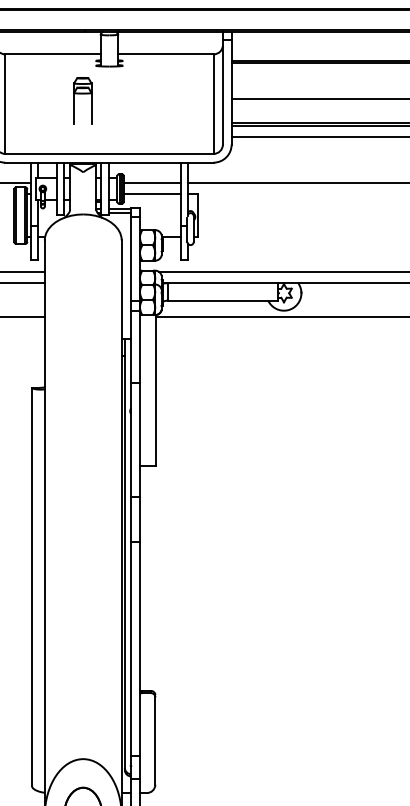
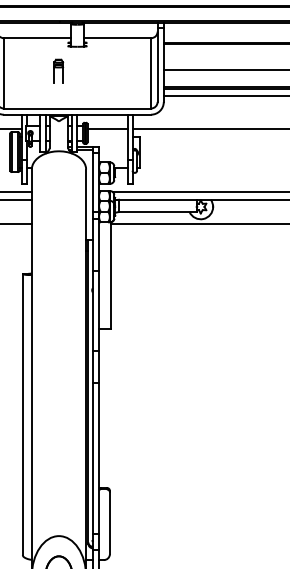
part: (82, 100) -> (58, 70), size x0.7
line: (151, 193) -> (107, 136), removed

